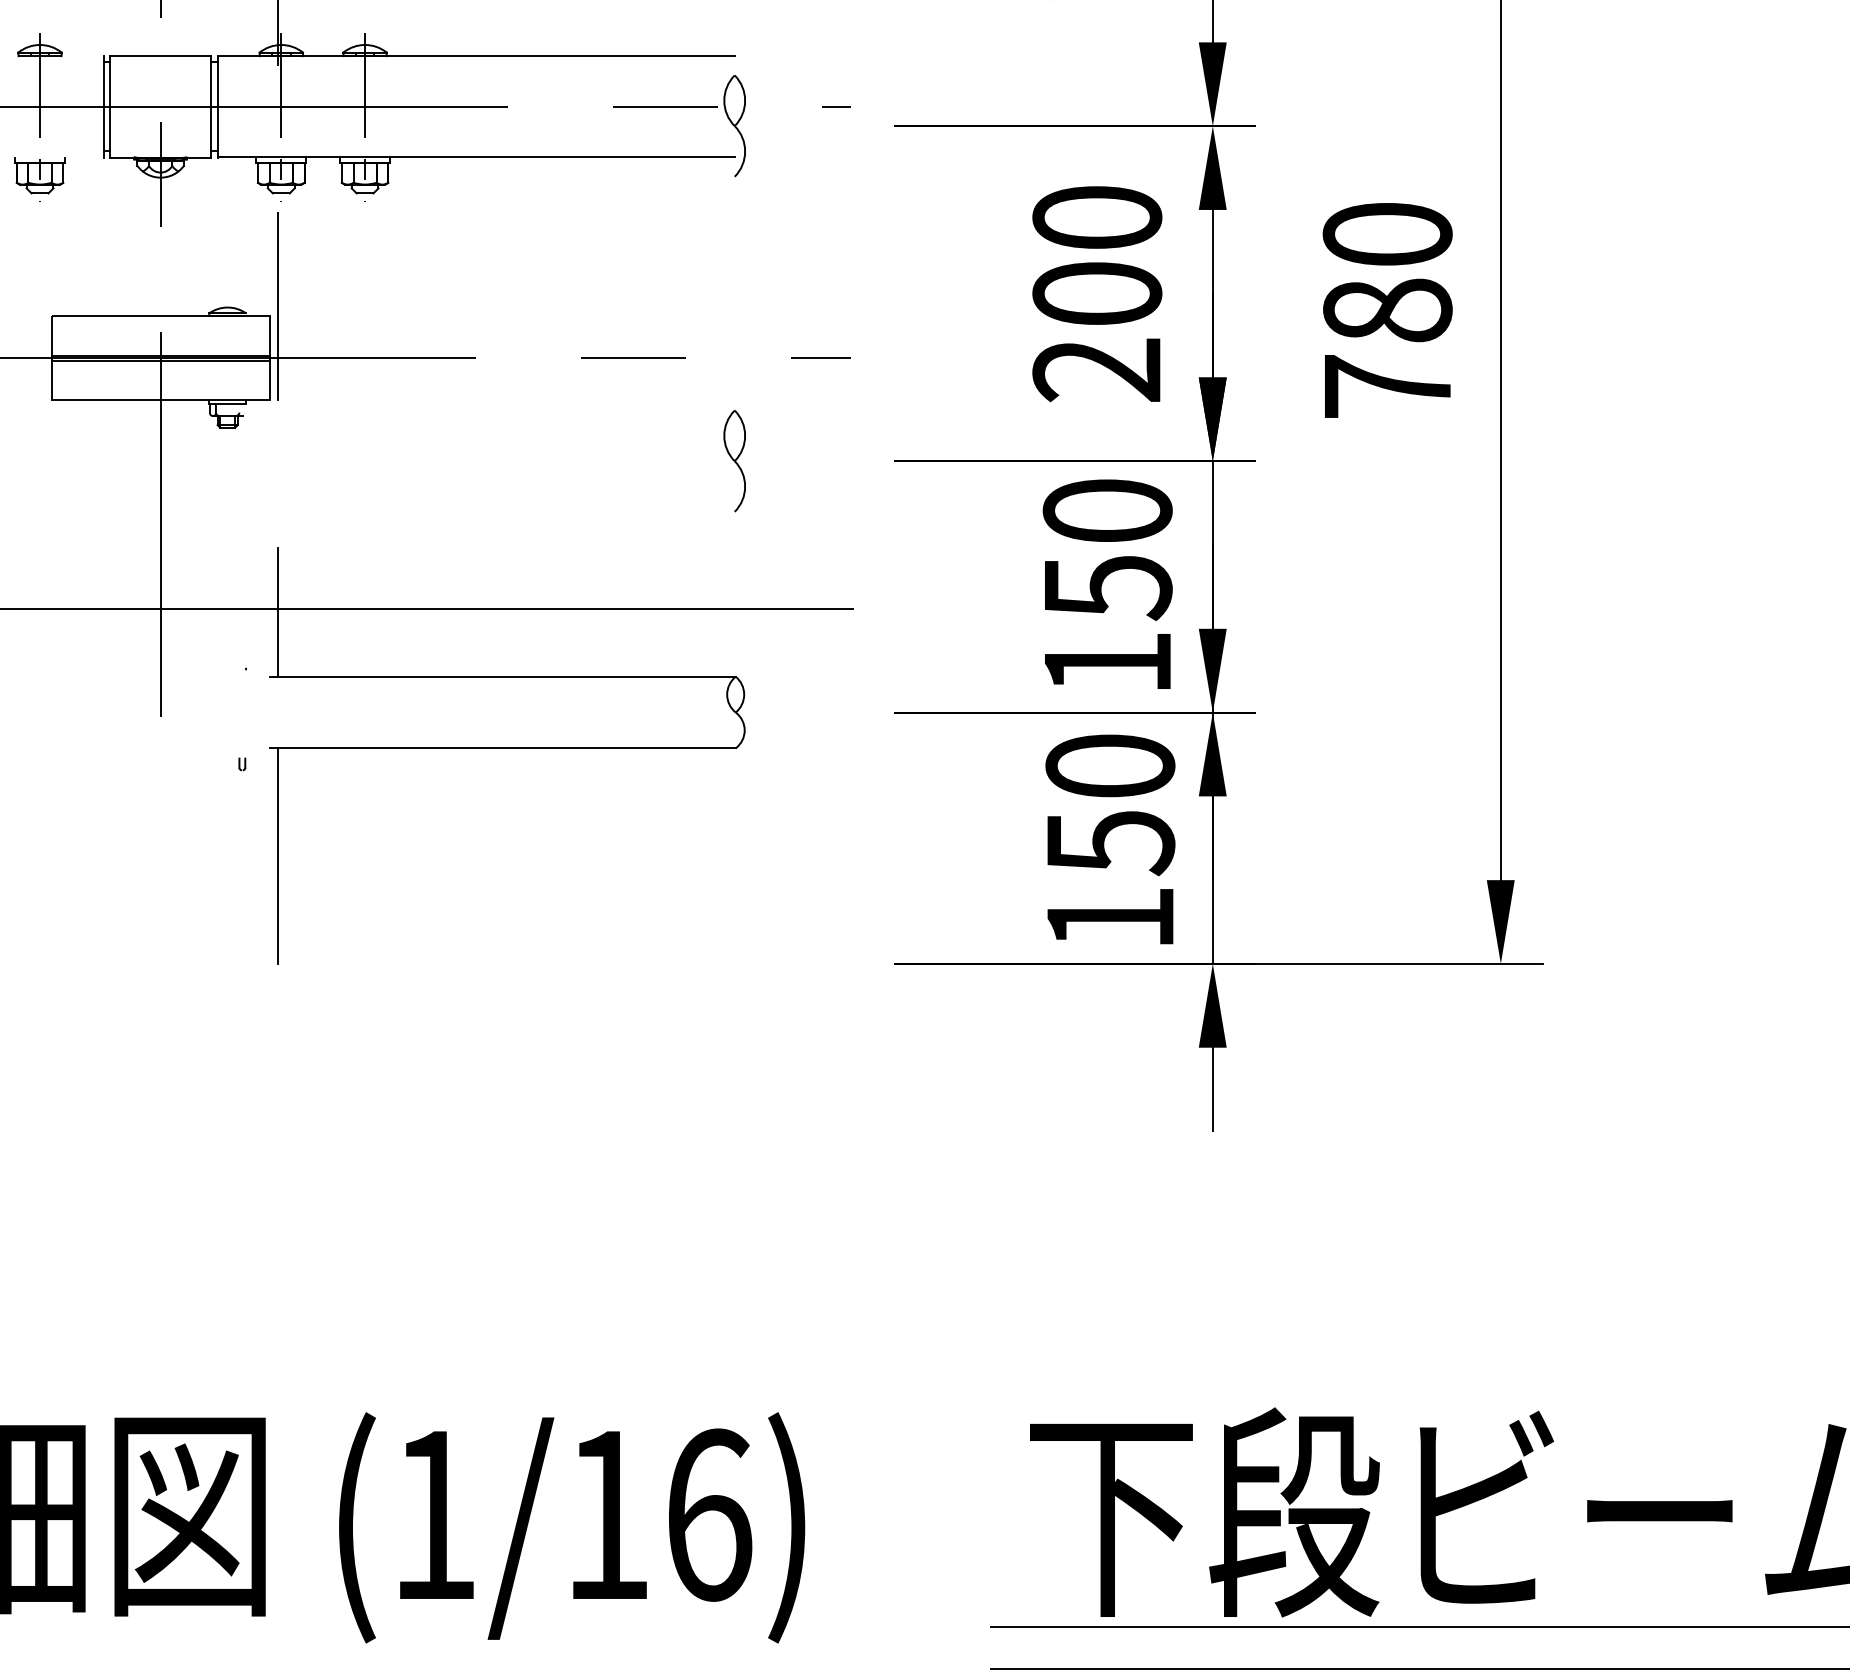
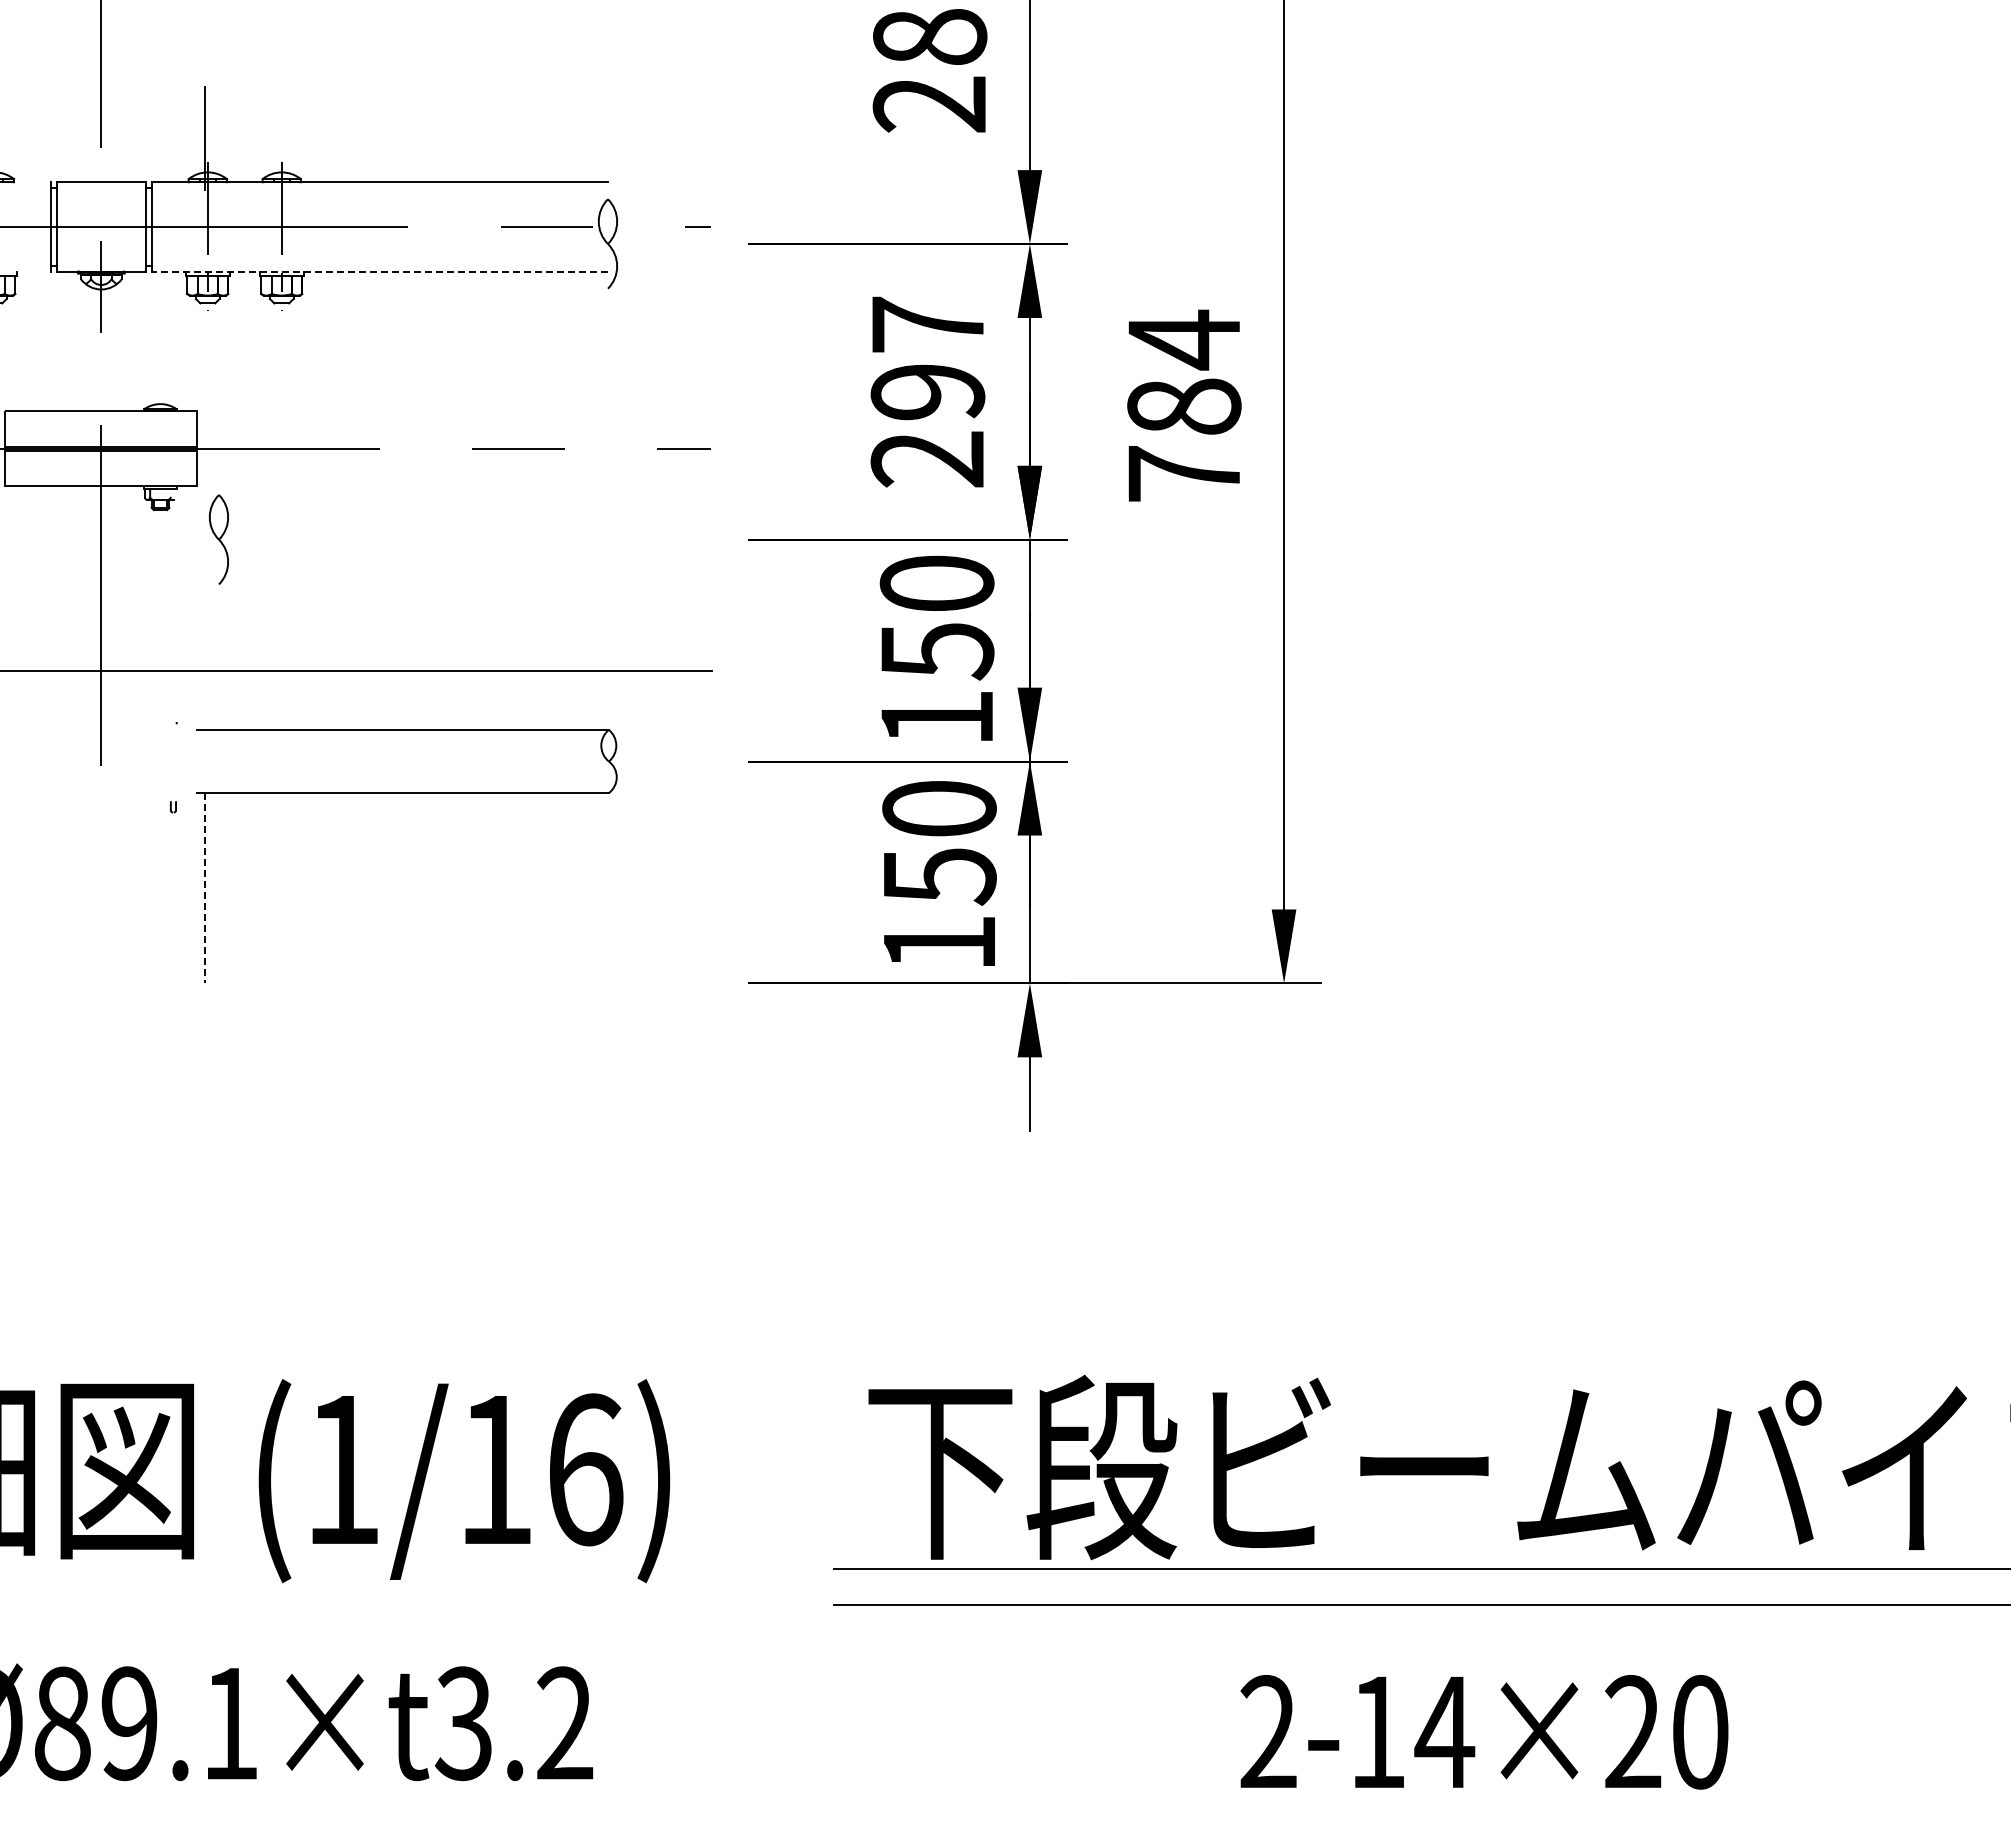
line: (475, 157) -> (379, 271), solid -> dashed
text: (1386, 234) -> (1183, 339), 780 -> 784
text: (1096, 255) -> (927, 358), 200 -> 297
line: (277, 305) -> (204, 402), removed
part: (734, 460) -> (218, 539), moved
line: (277, 611) -> (204, 672), removed
line: (277, 856) -> (204, 888), solid -> dashed

